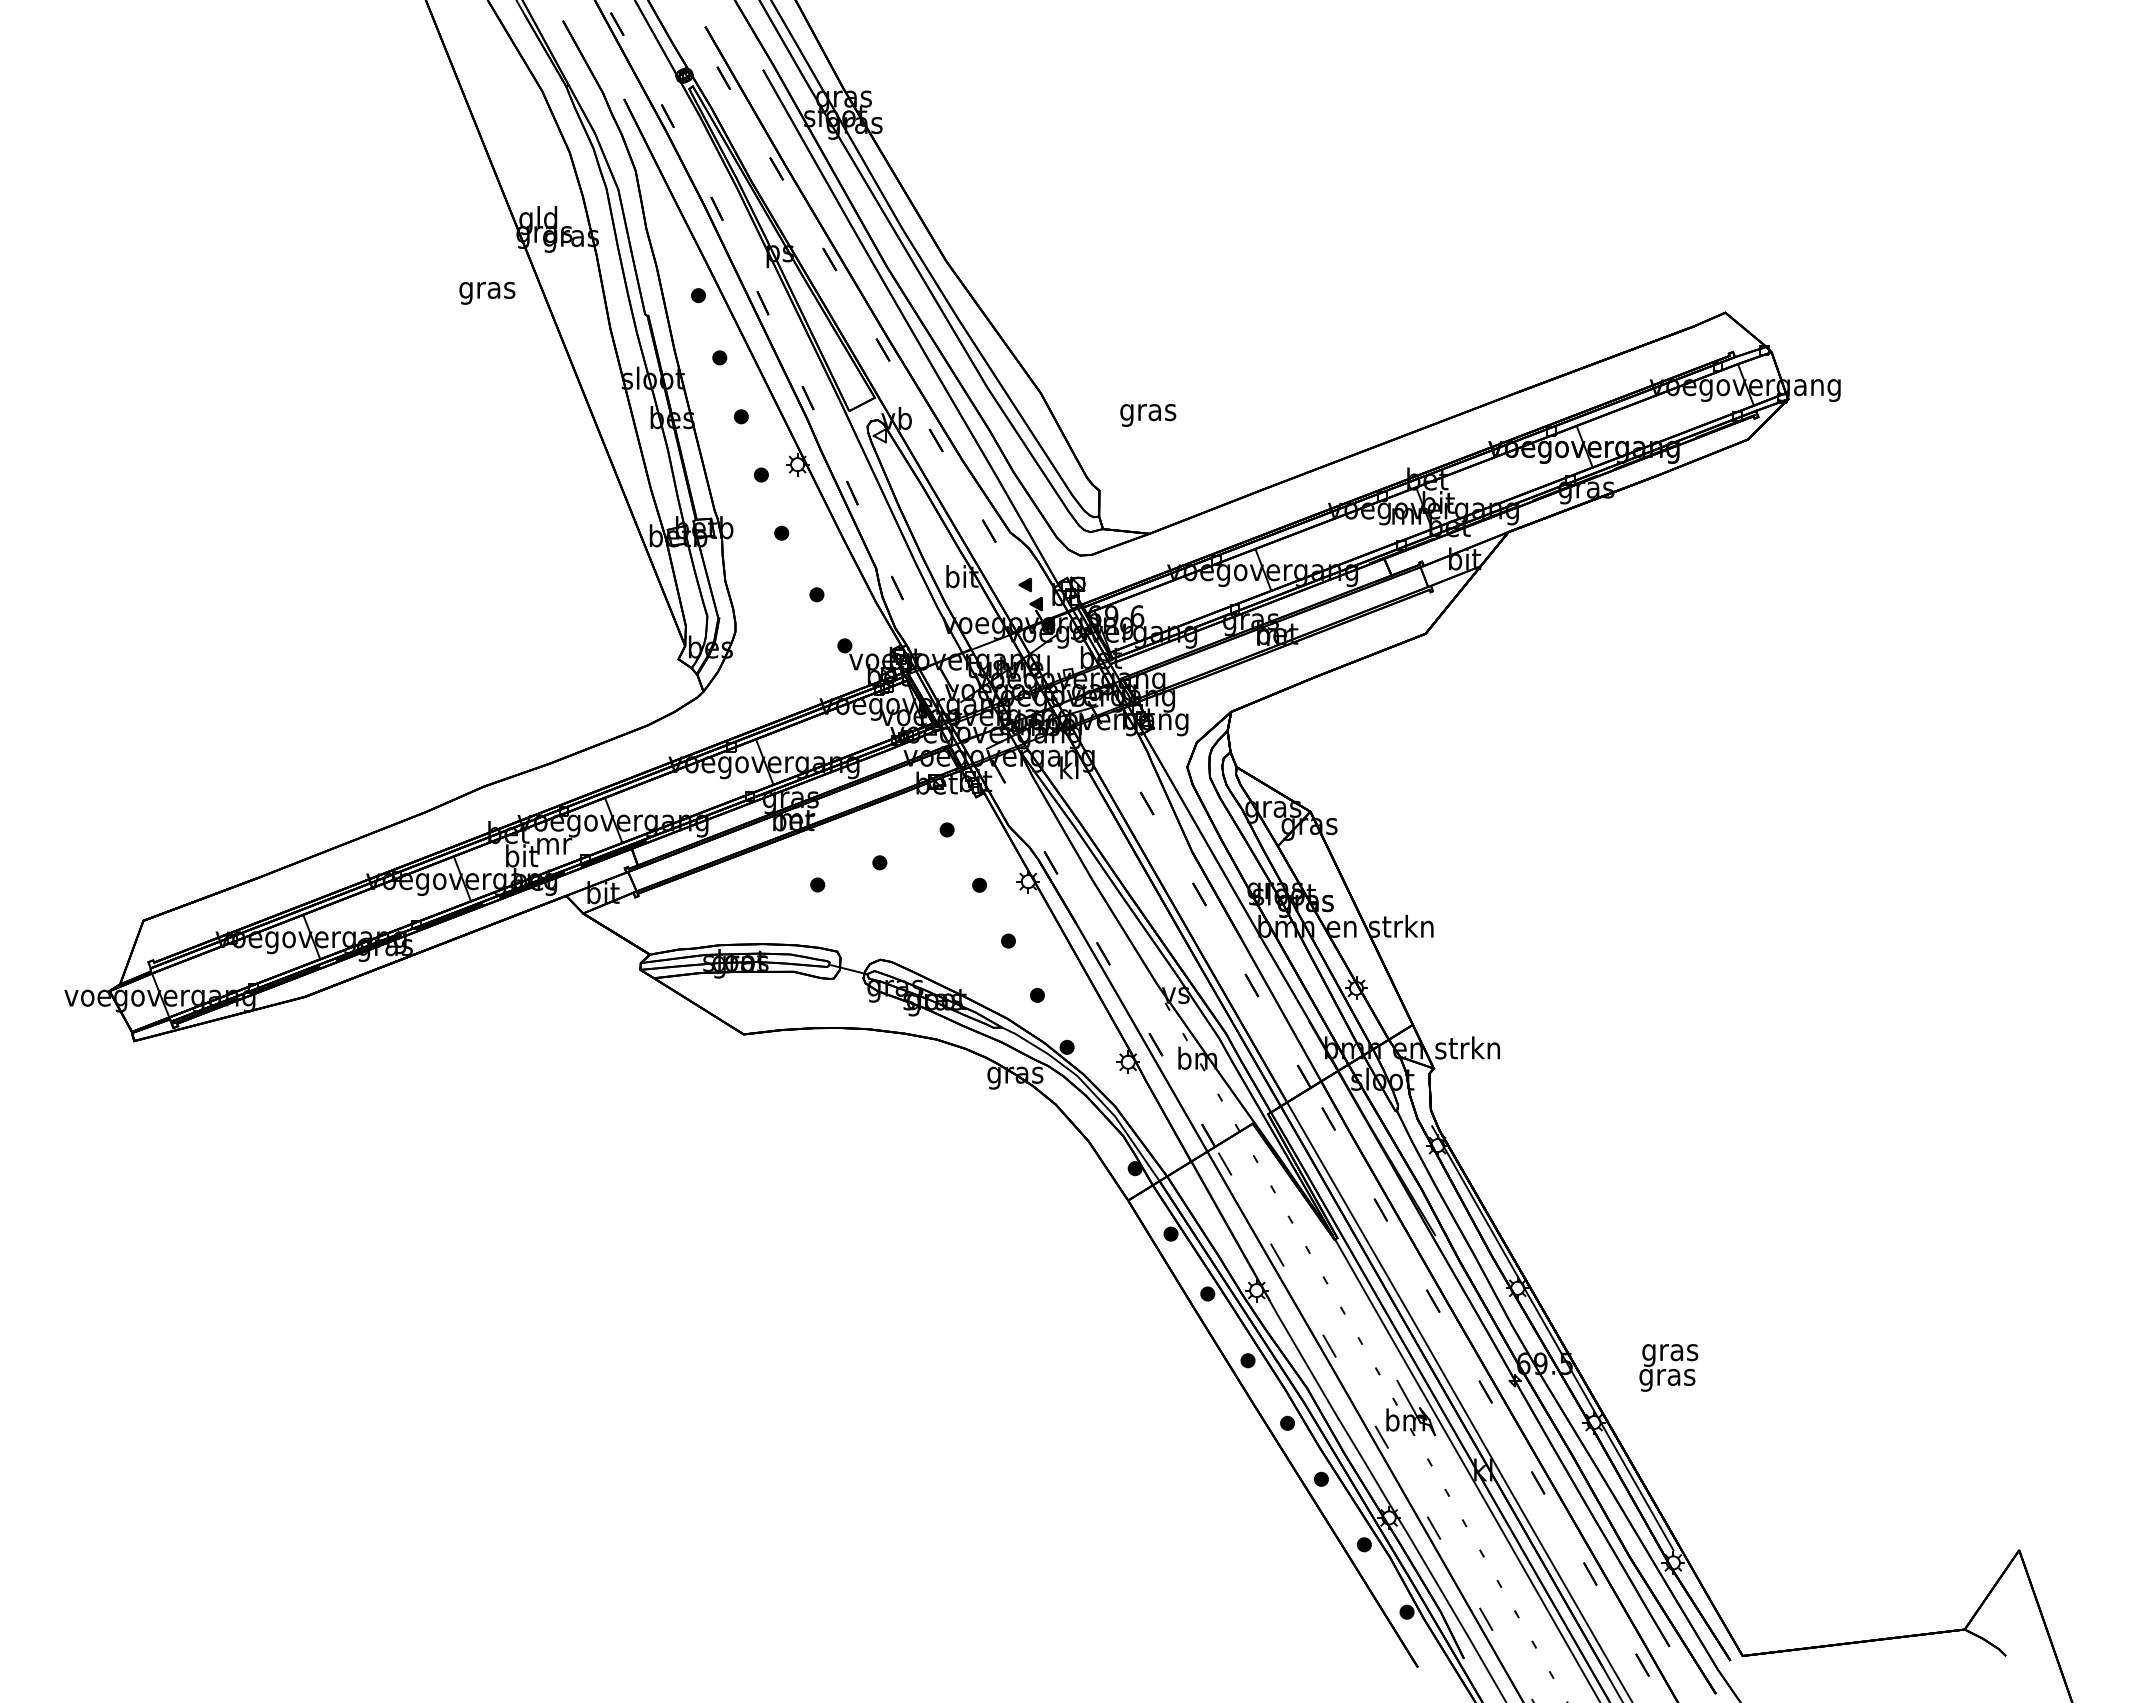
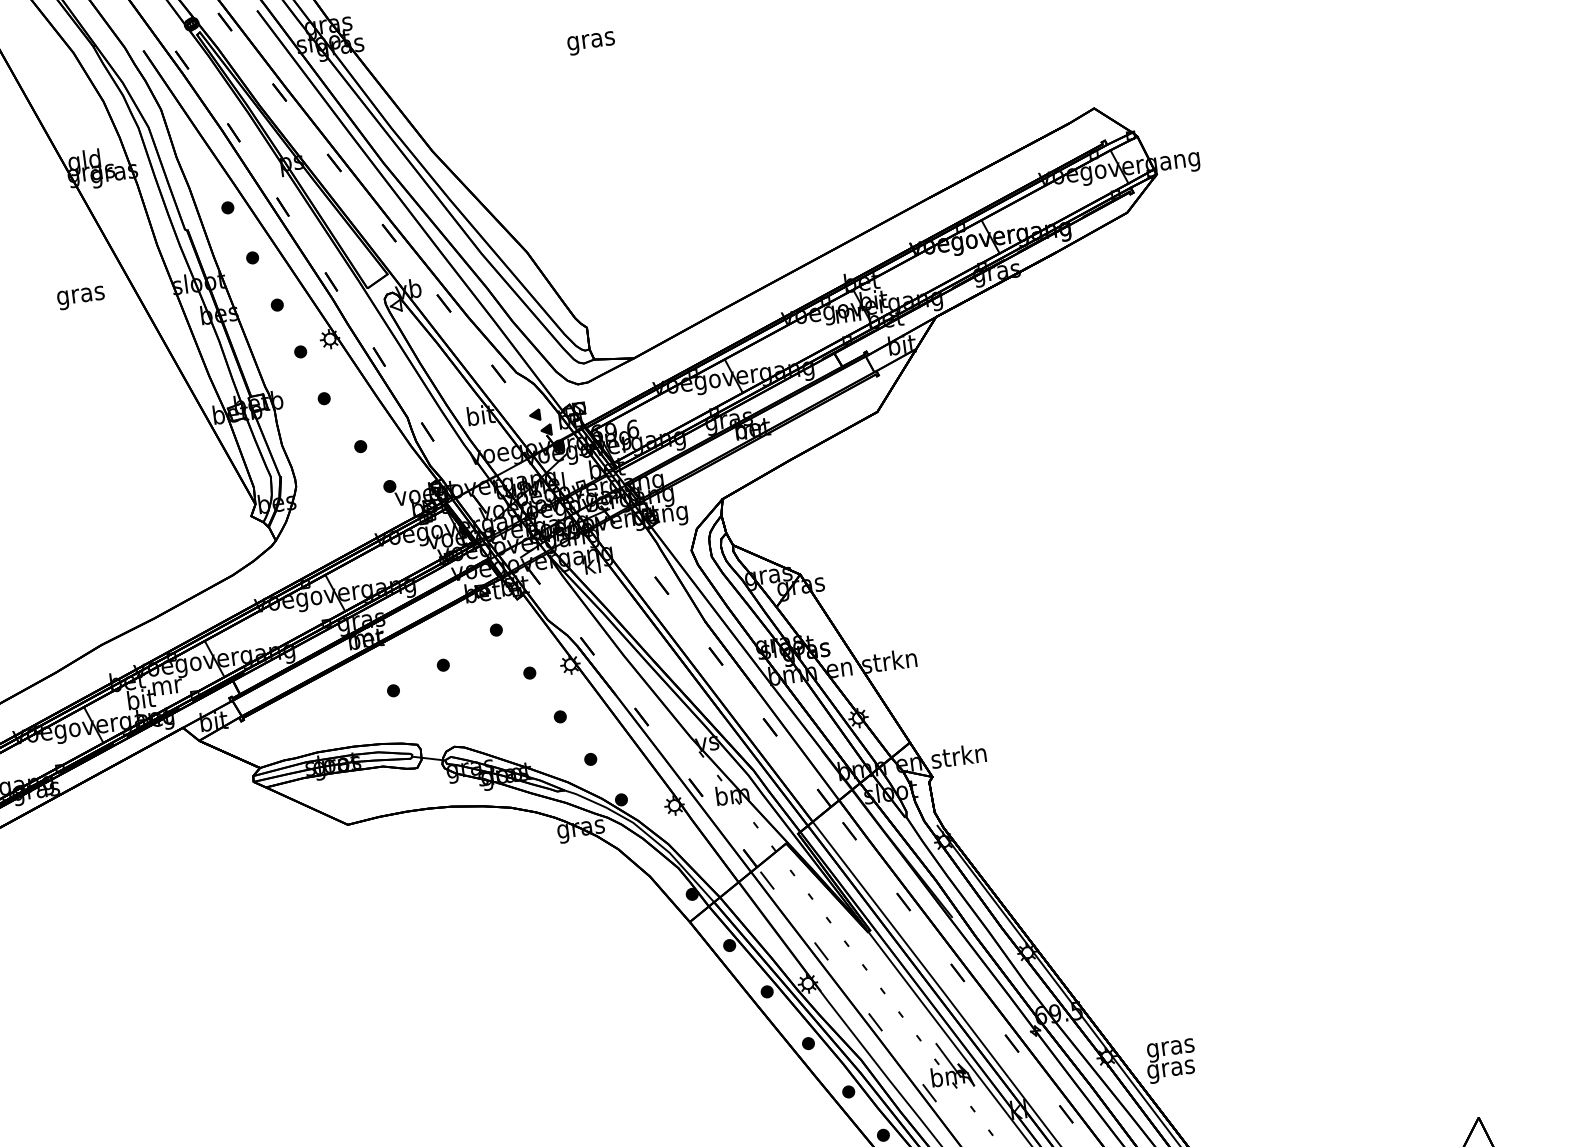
text: (487, 293) -> (81, 298), moved
text: (1148, 415) -> (591, 43), moved
text: (1668, 1367) -> (1170, 1060), moved

